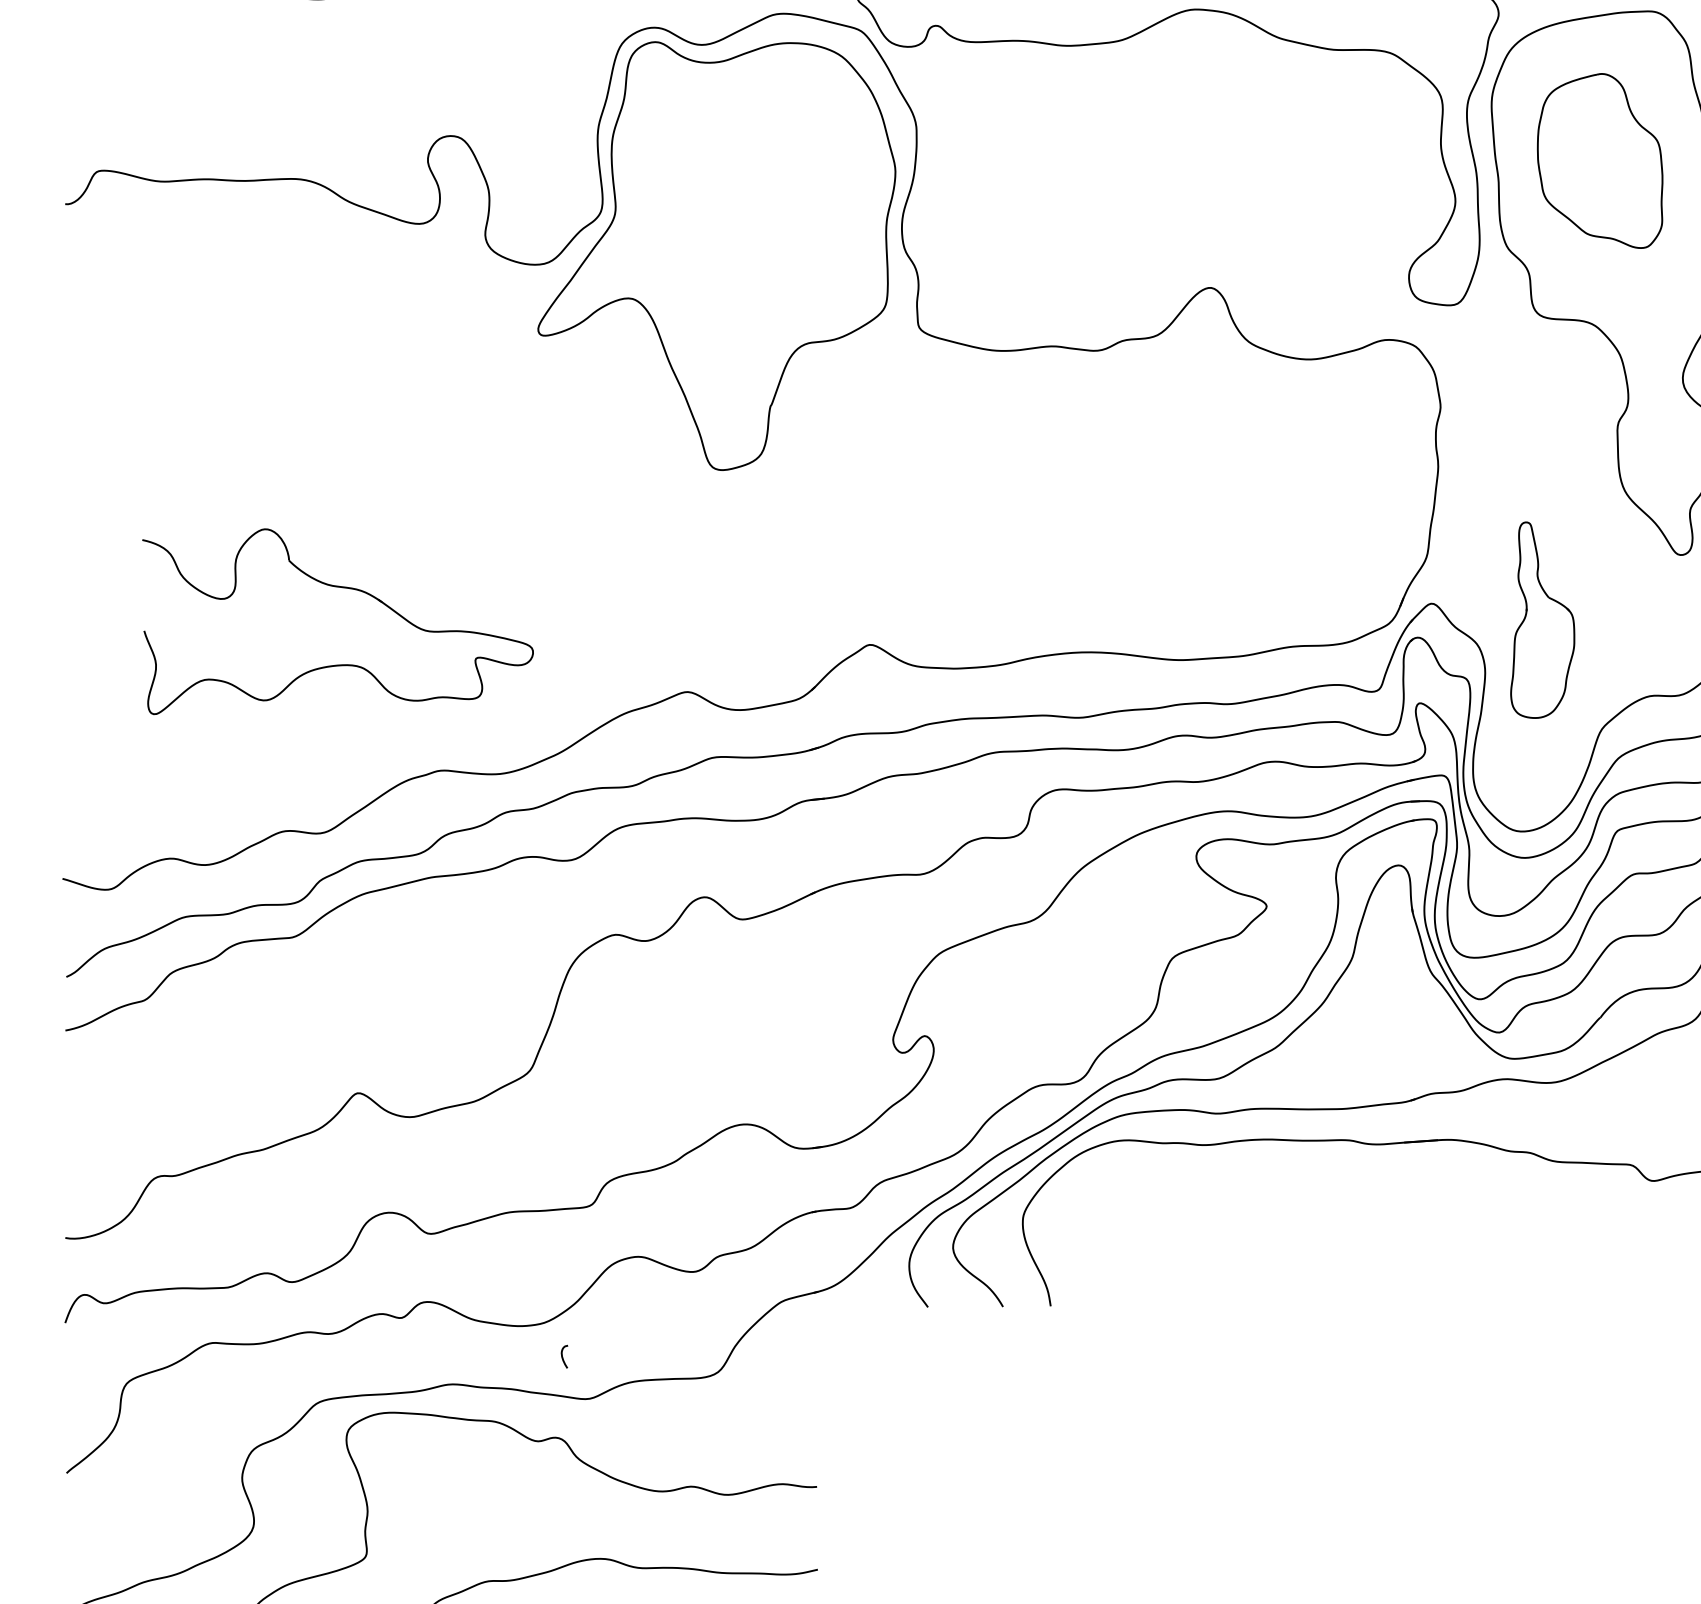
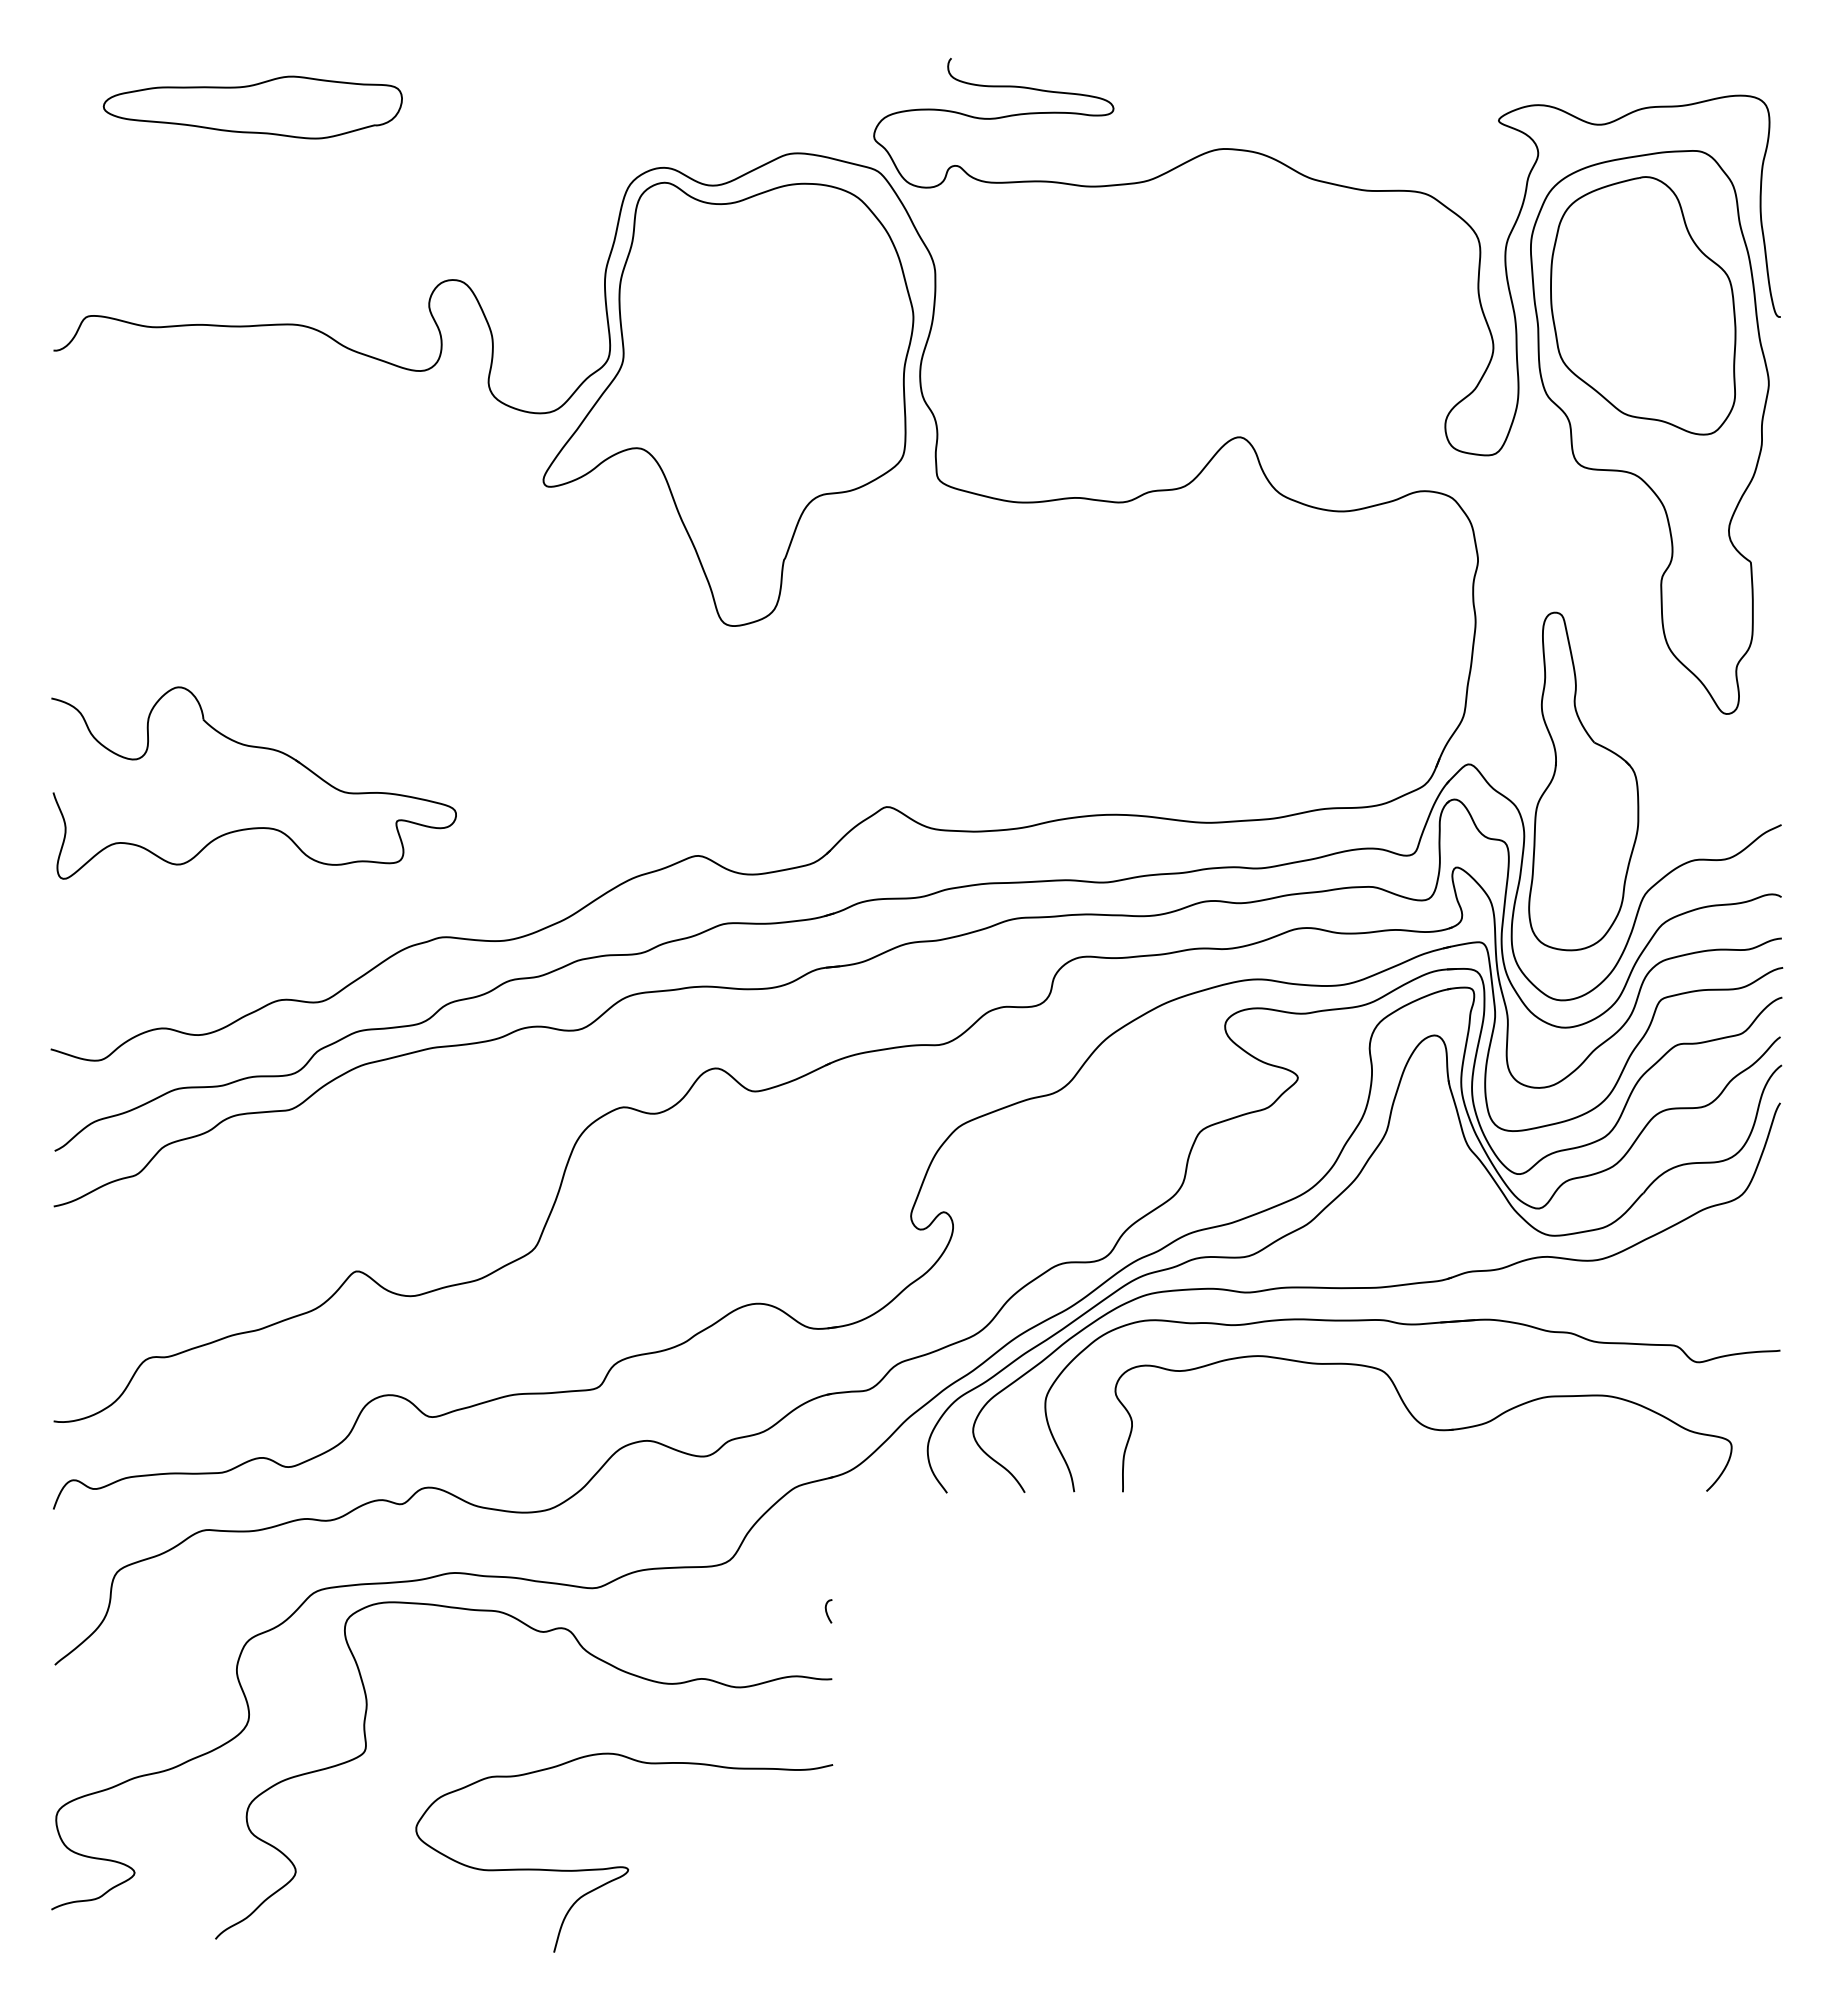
part: (1600, 160) -> (1643, 305), size x1.43
part: (341, 588) -> (257, 748), moved
part: (1542, 620) -> (1583, 781), size x1.67
part: (1387, 1240) -> (1423, 1423), added
curve: (563, 1356) -> (827, 1611), moved

